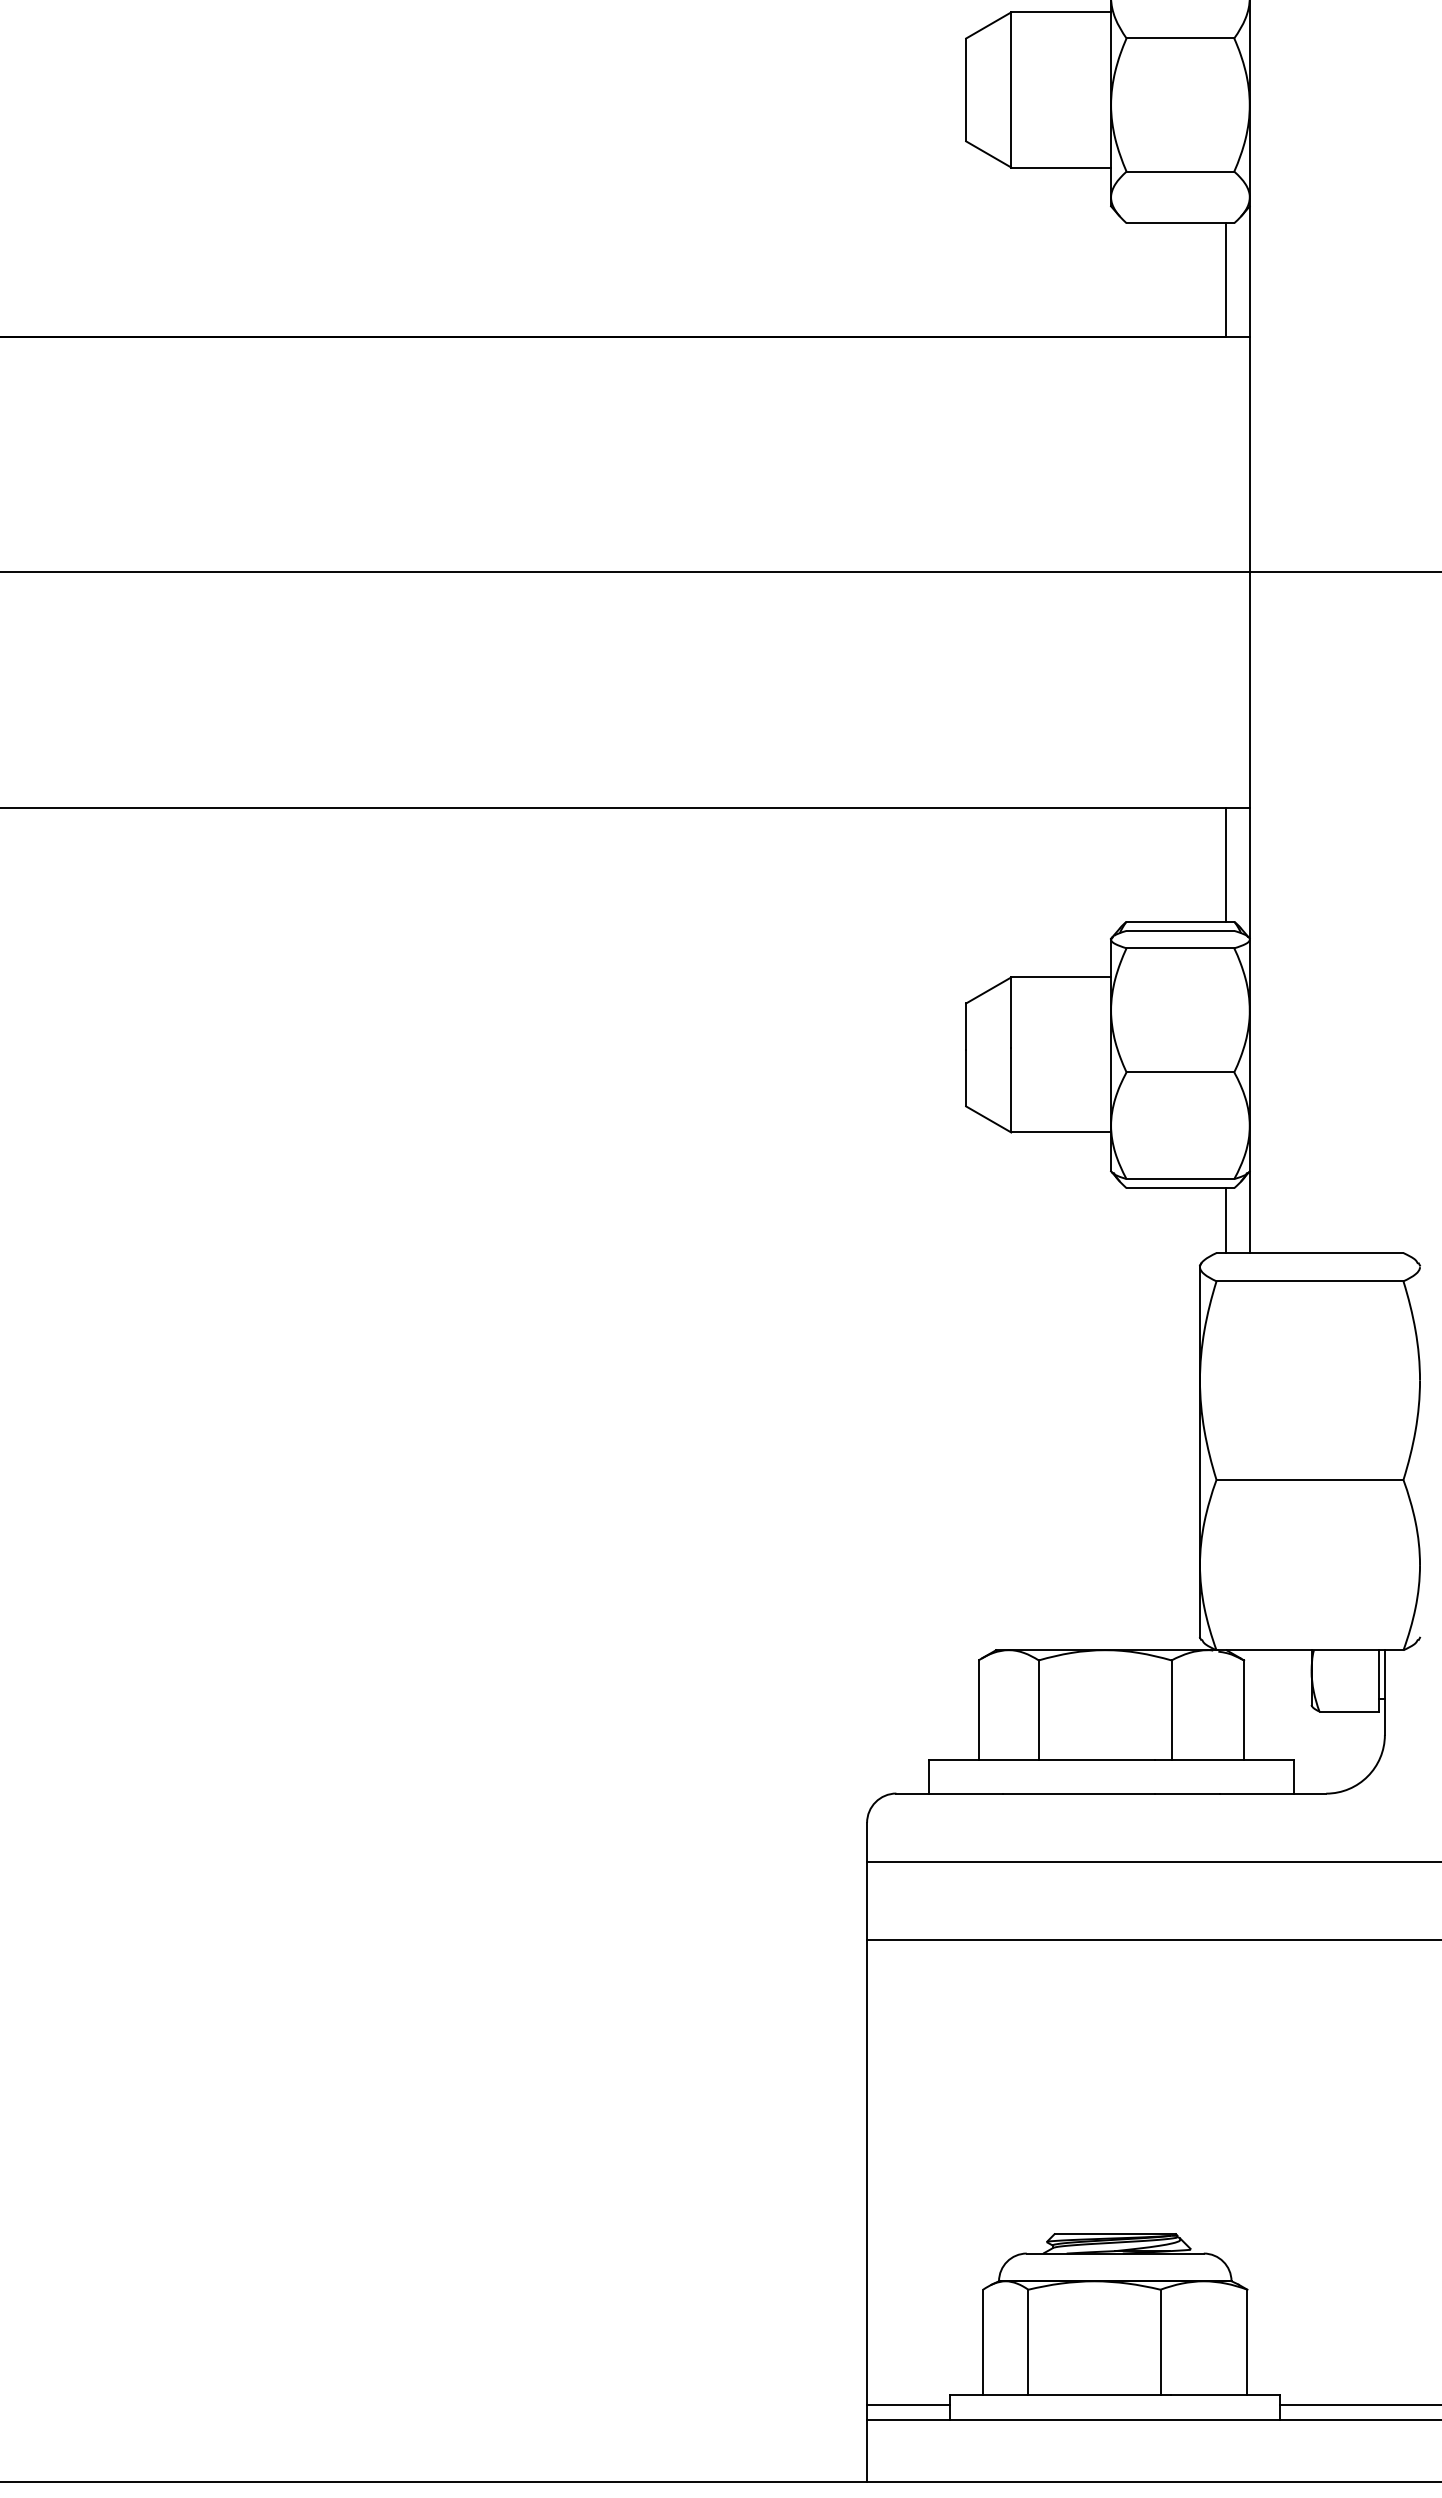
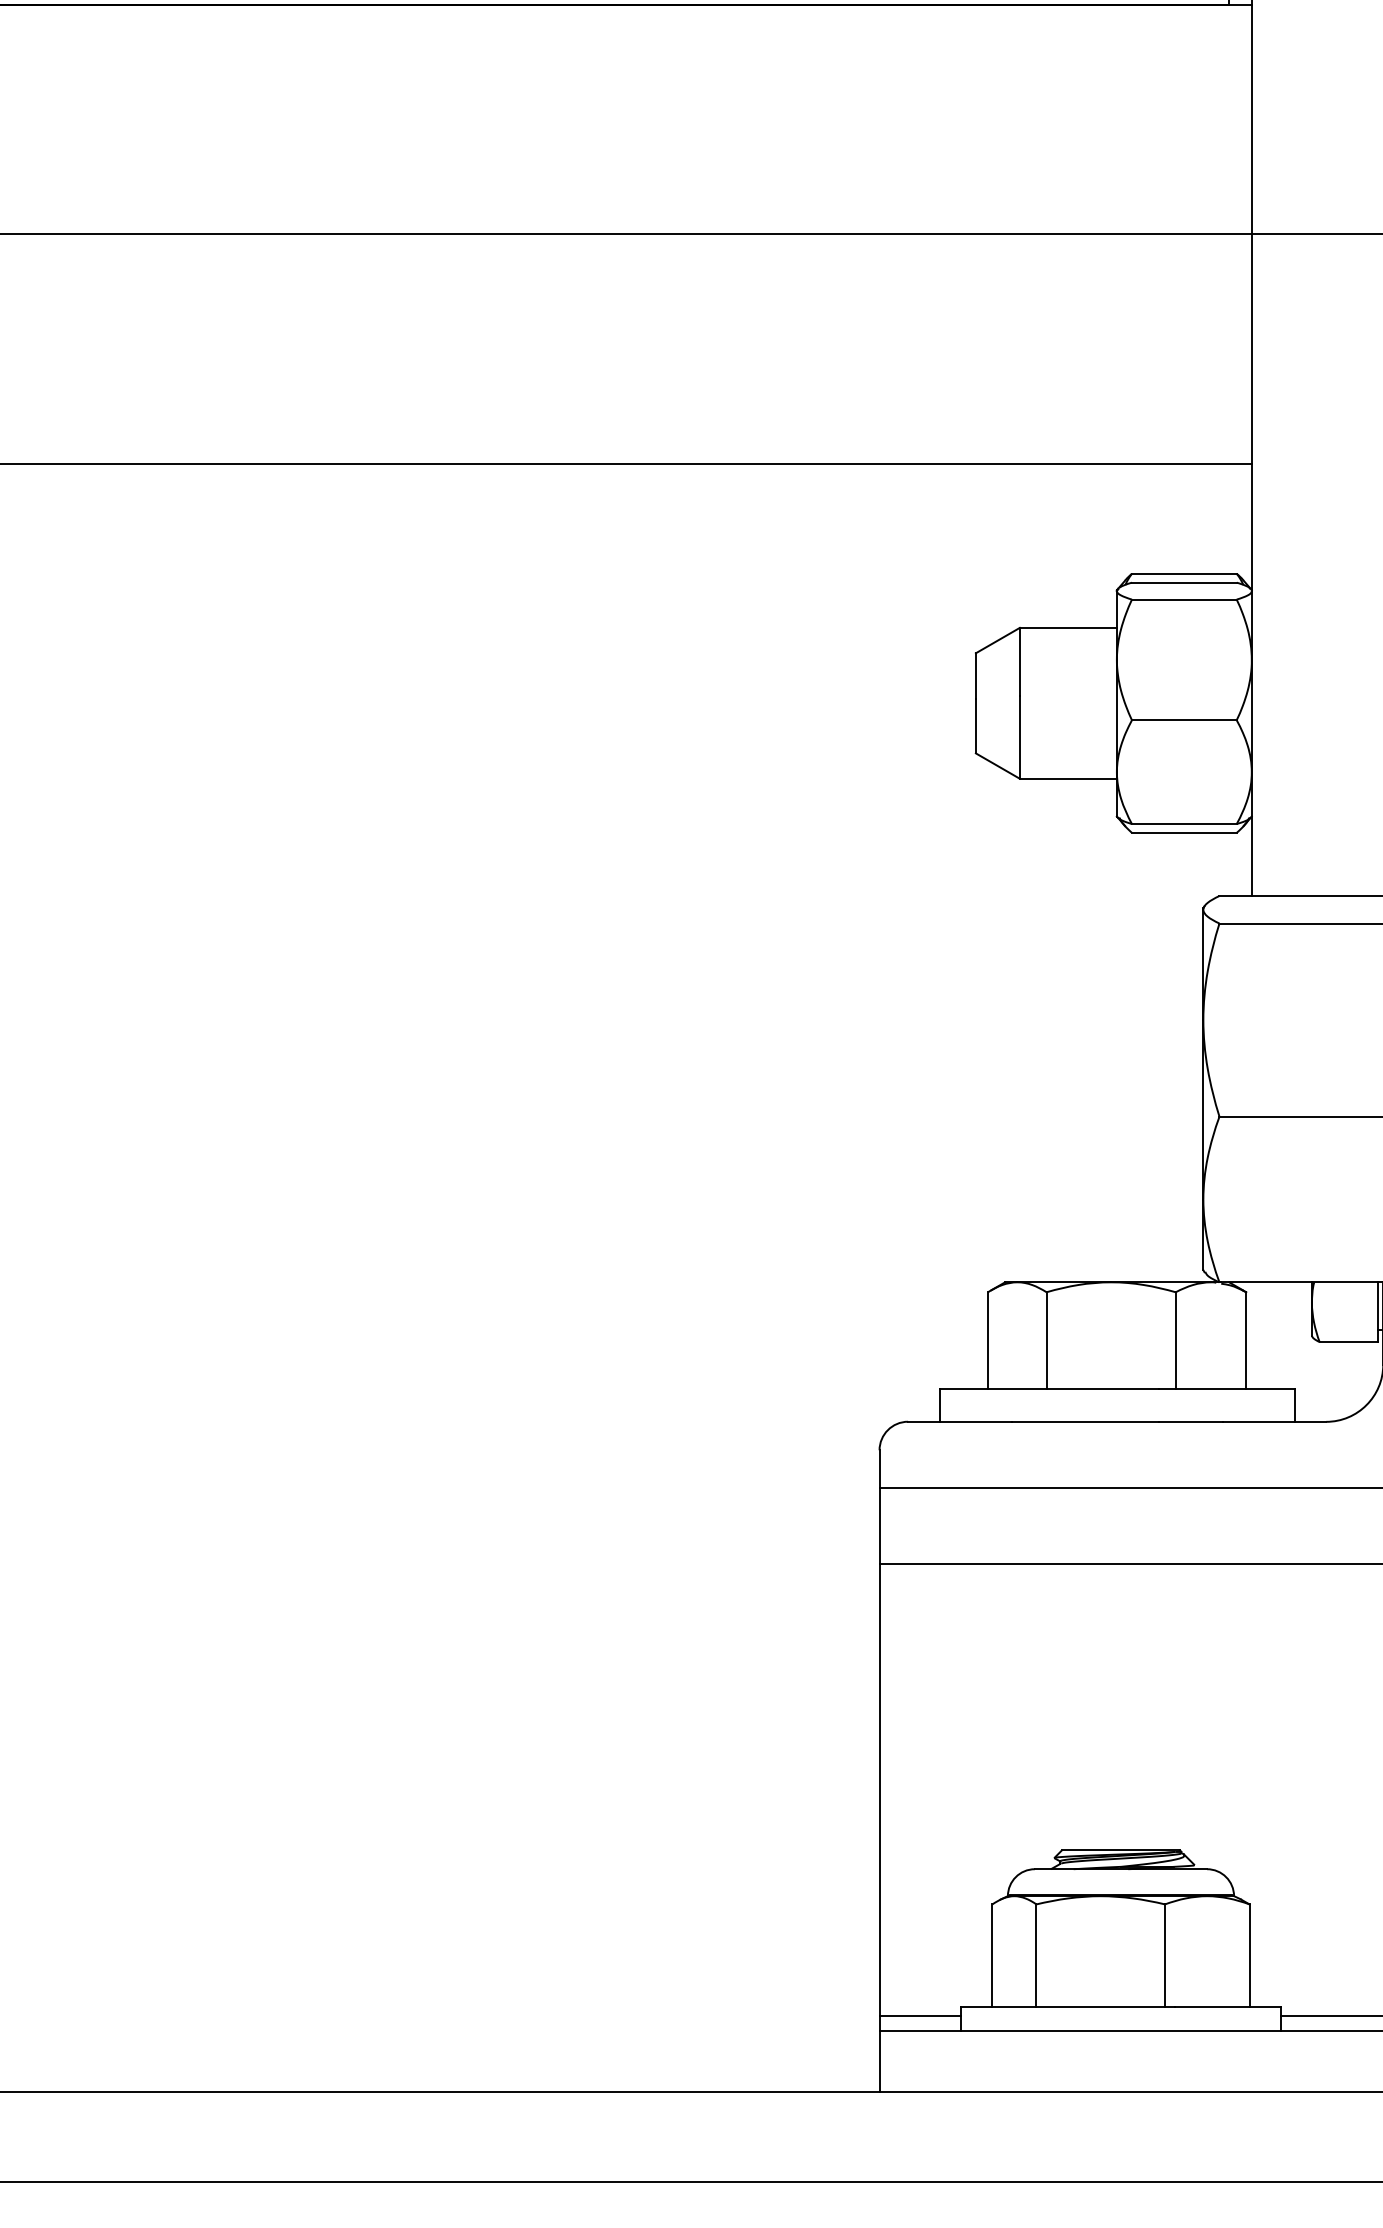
line: (1226, 864) -> (1229, 518), removed
line: (1226, 1220) -> (1229, 864), removed

